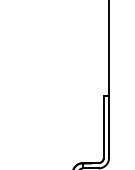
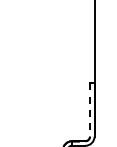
line: (103, 126) -> (89, 109), solid -> dashed

